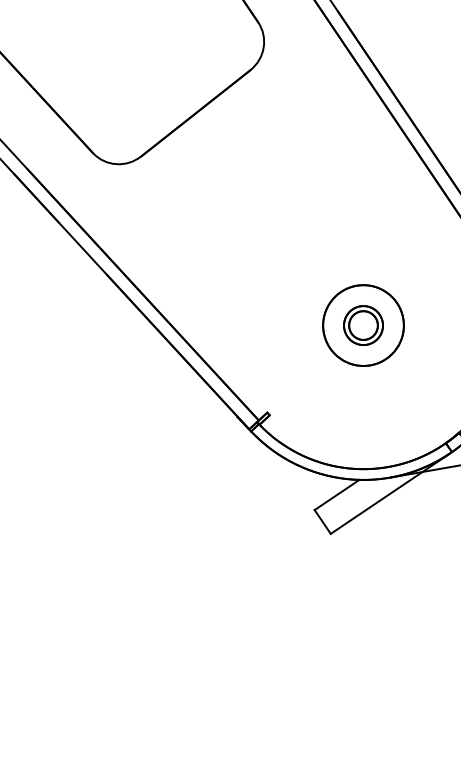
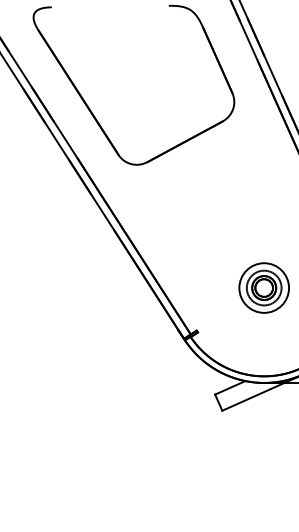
circle: (363, 324) -> (264, 287), size x0.7

